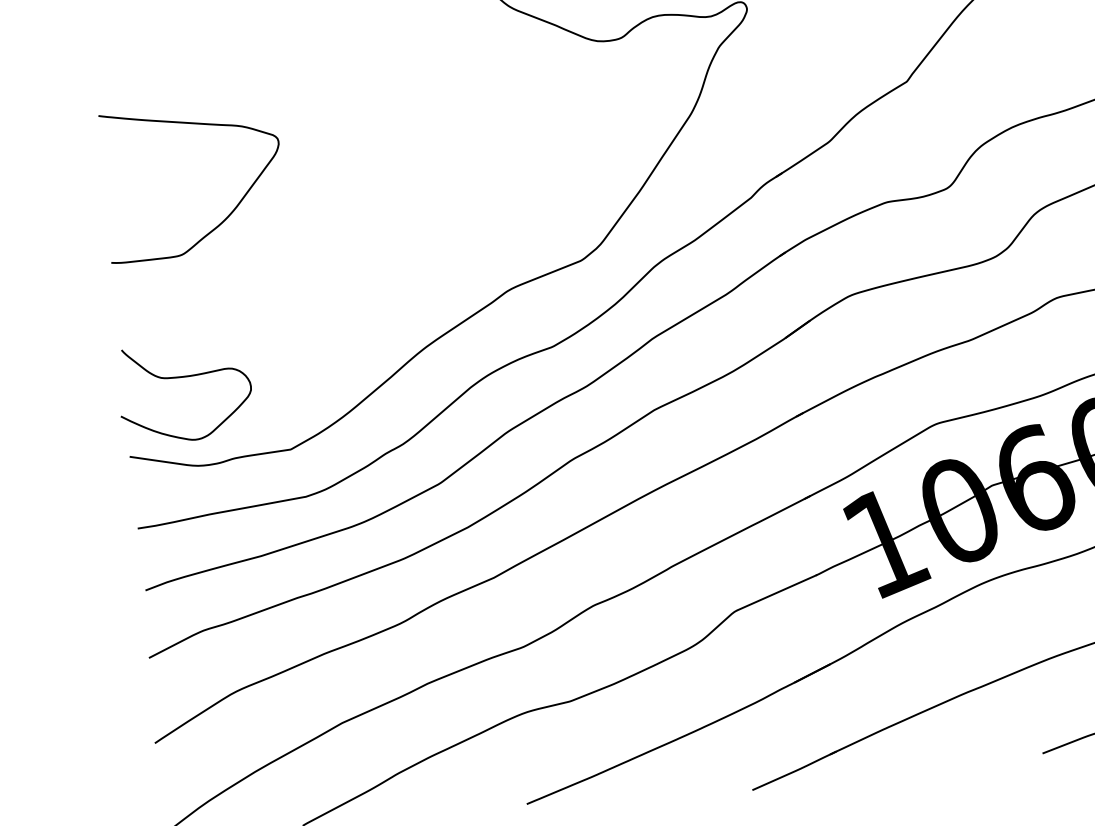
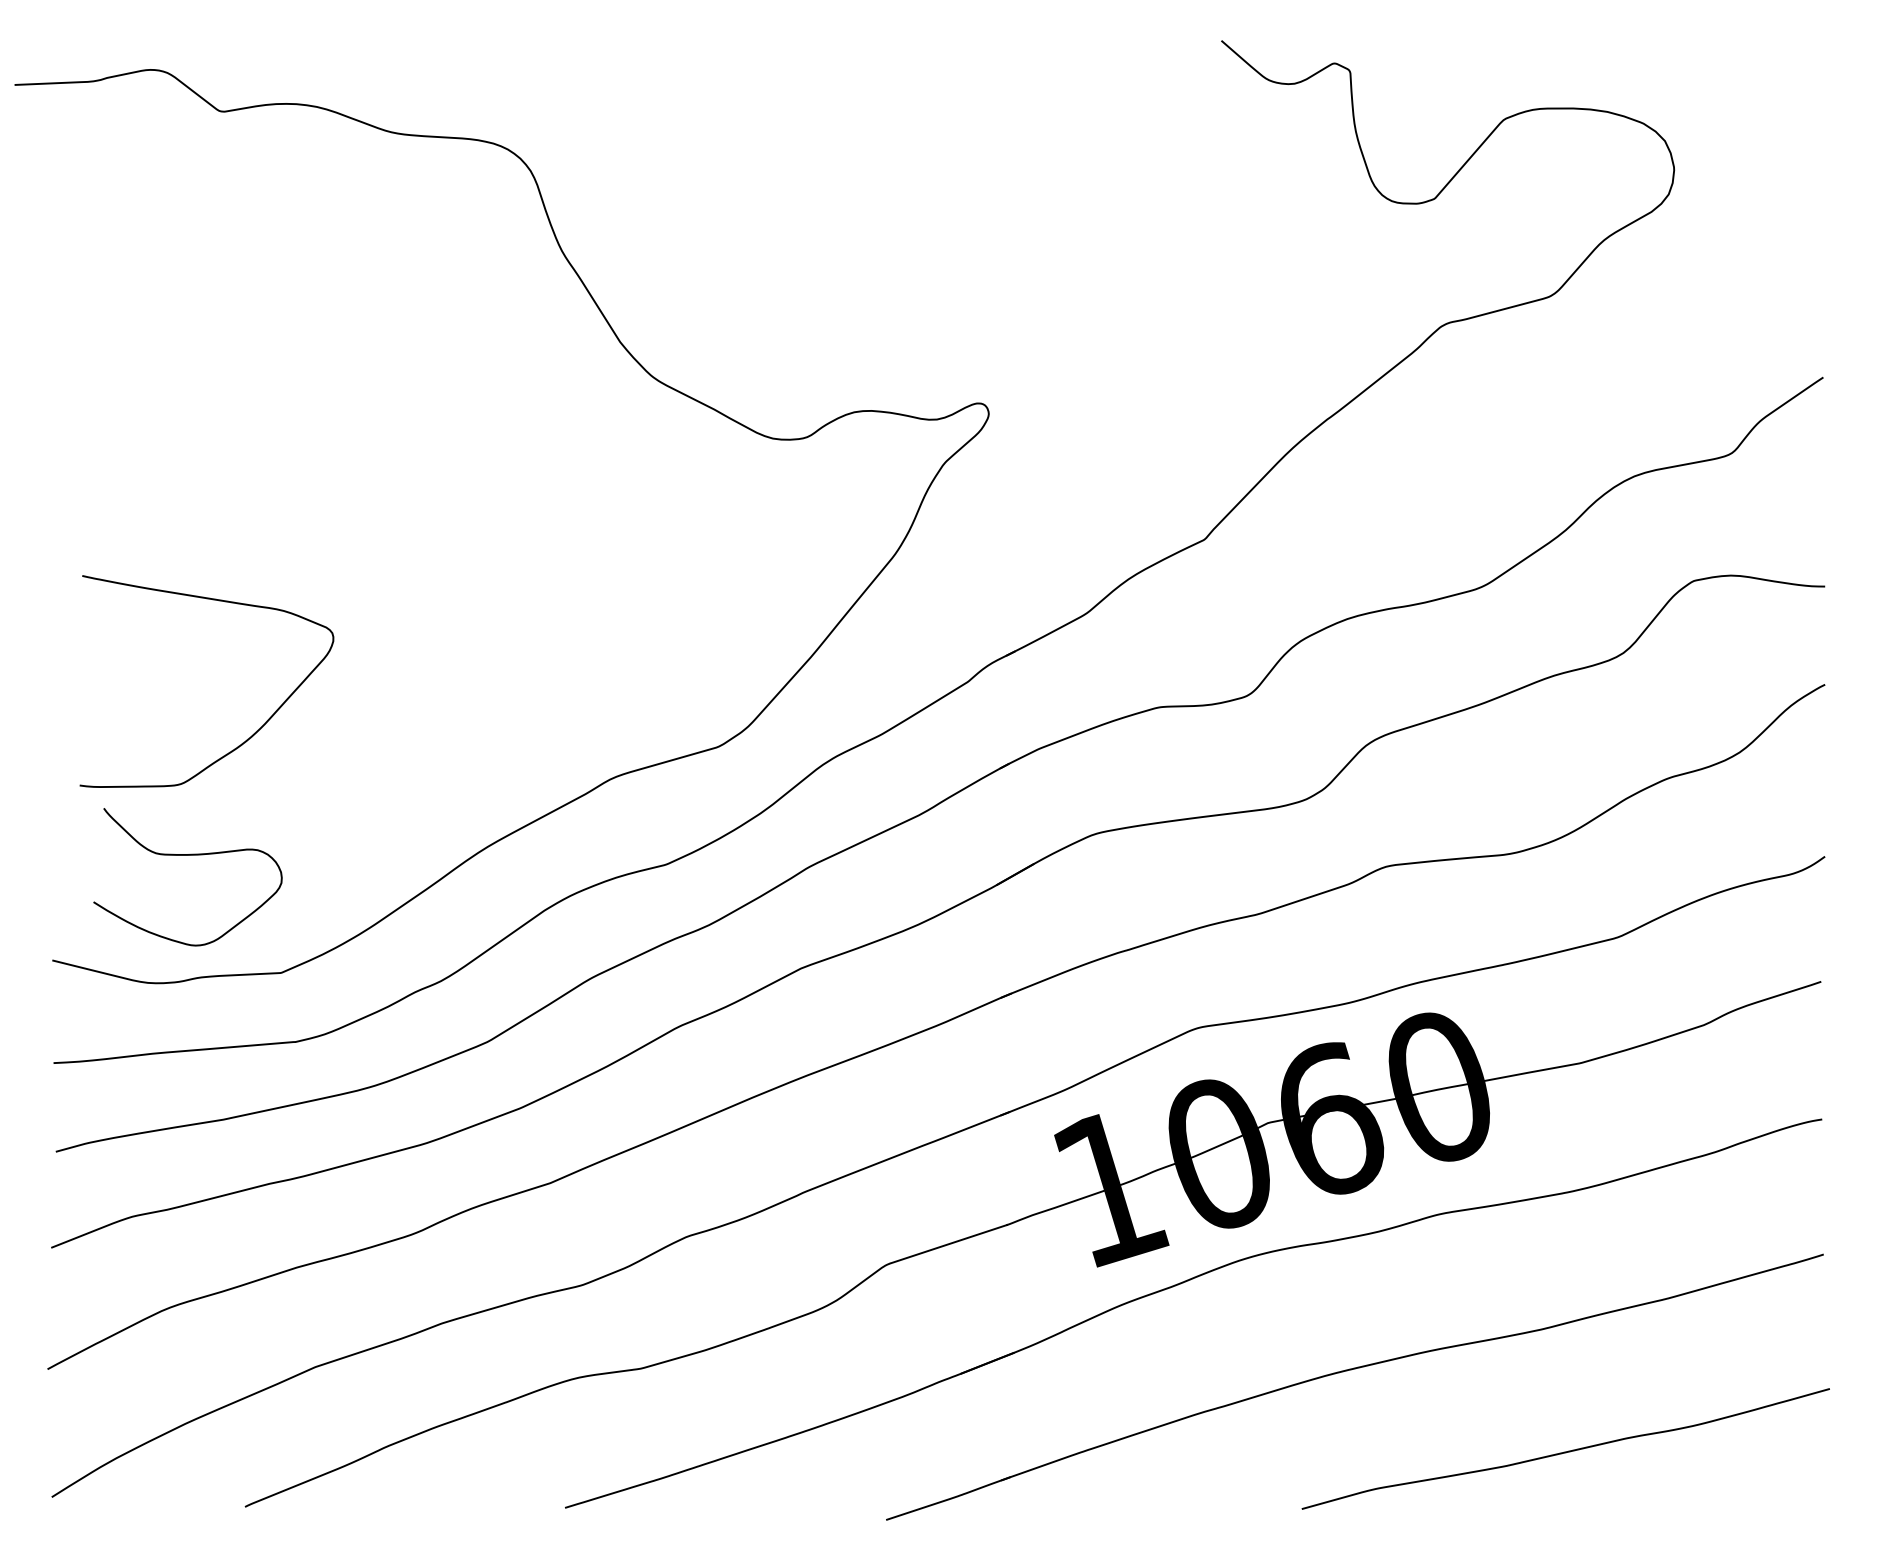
curve: (231, 212) -> (256, 730), moved
curve: (183, 377) -> (187, 855), moved

